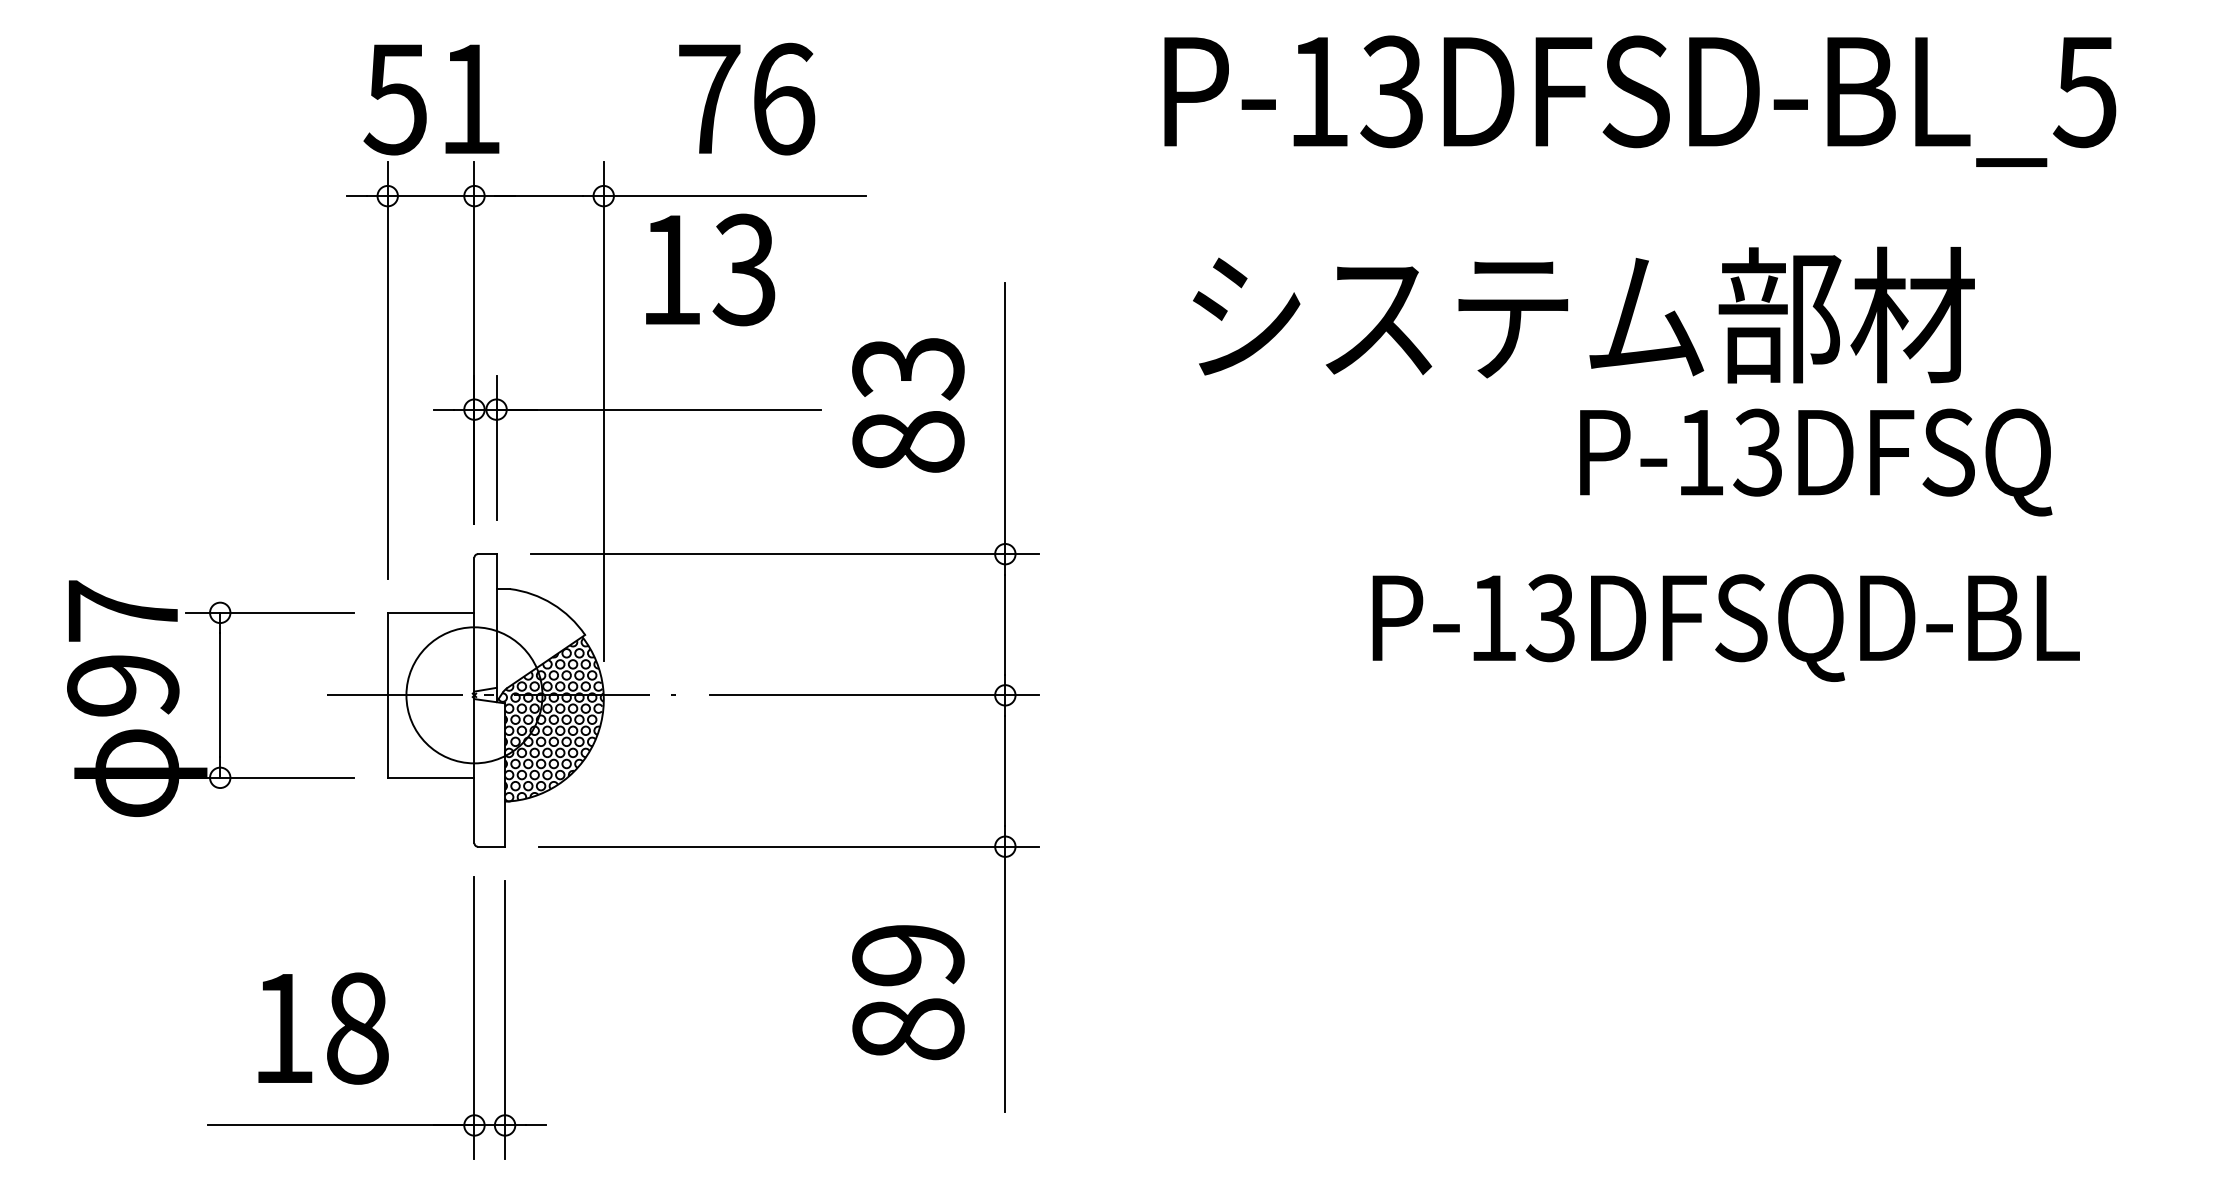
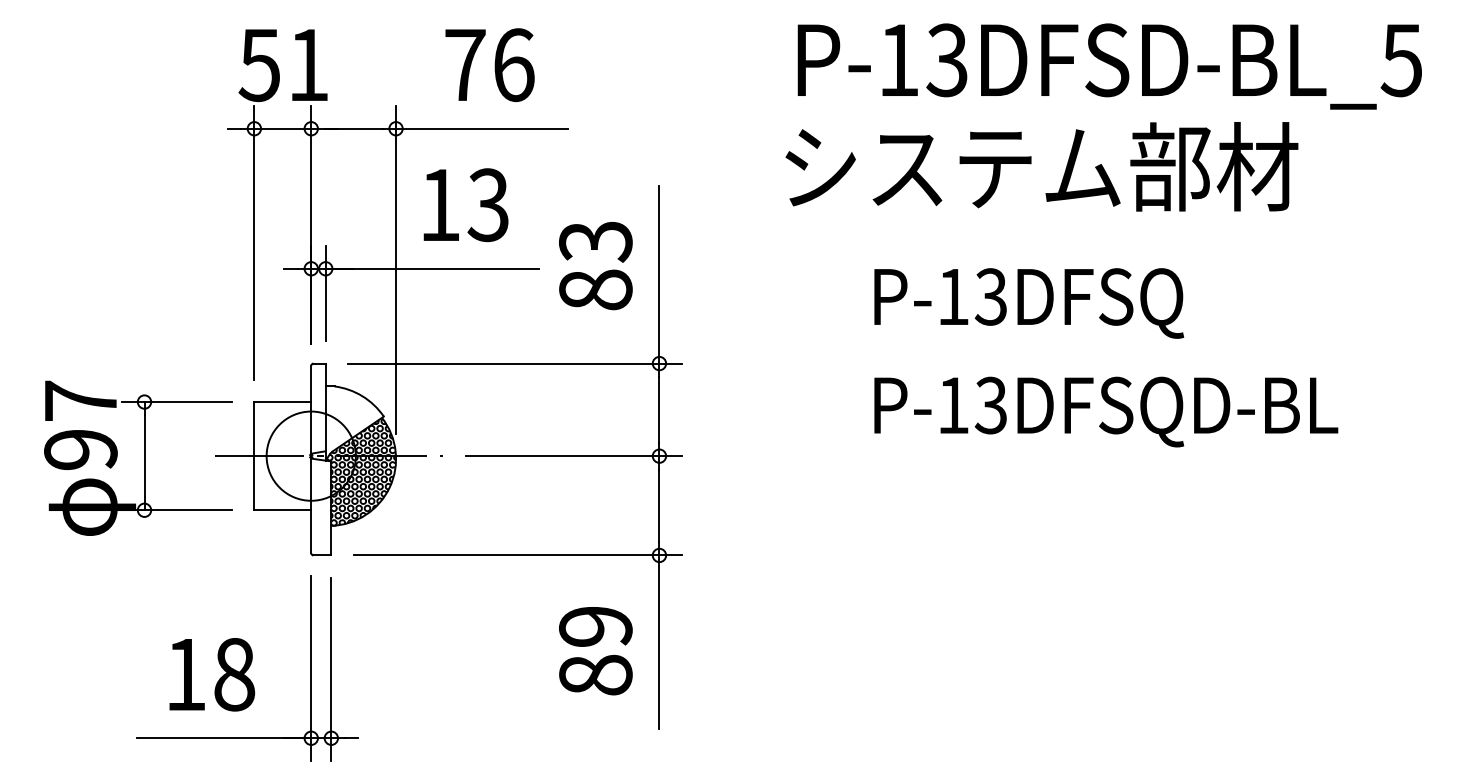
text: (1639, 101) -> (1109, 66), moved
text: (709, 270) -> (465, 205), moved
text: (1583, 314) -> (1041, 166), moved
text: (1816, 462) -> (1029, 303), moved
text: (1726, 627) -> (1106, 411), moved

